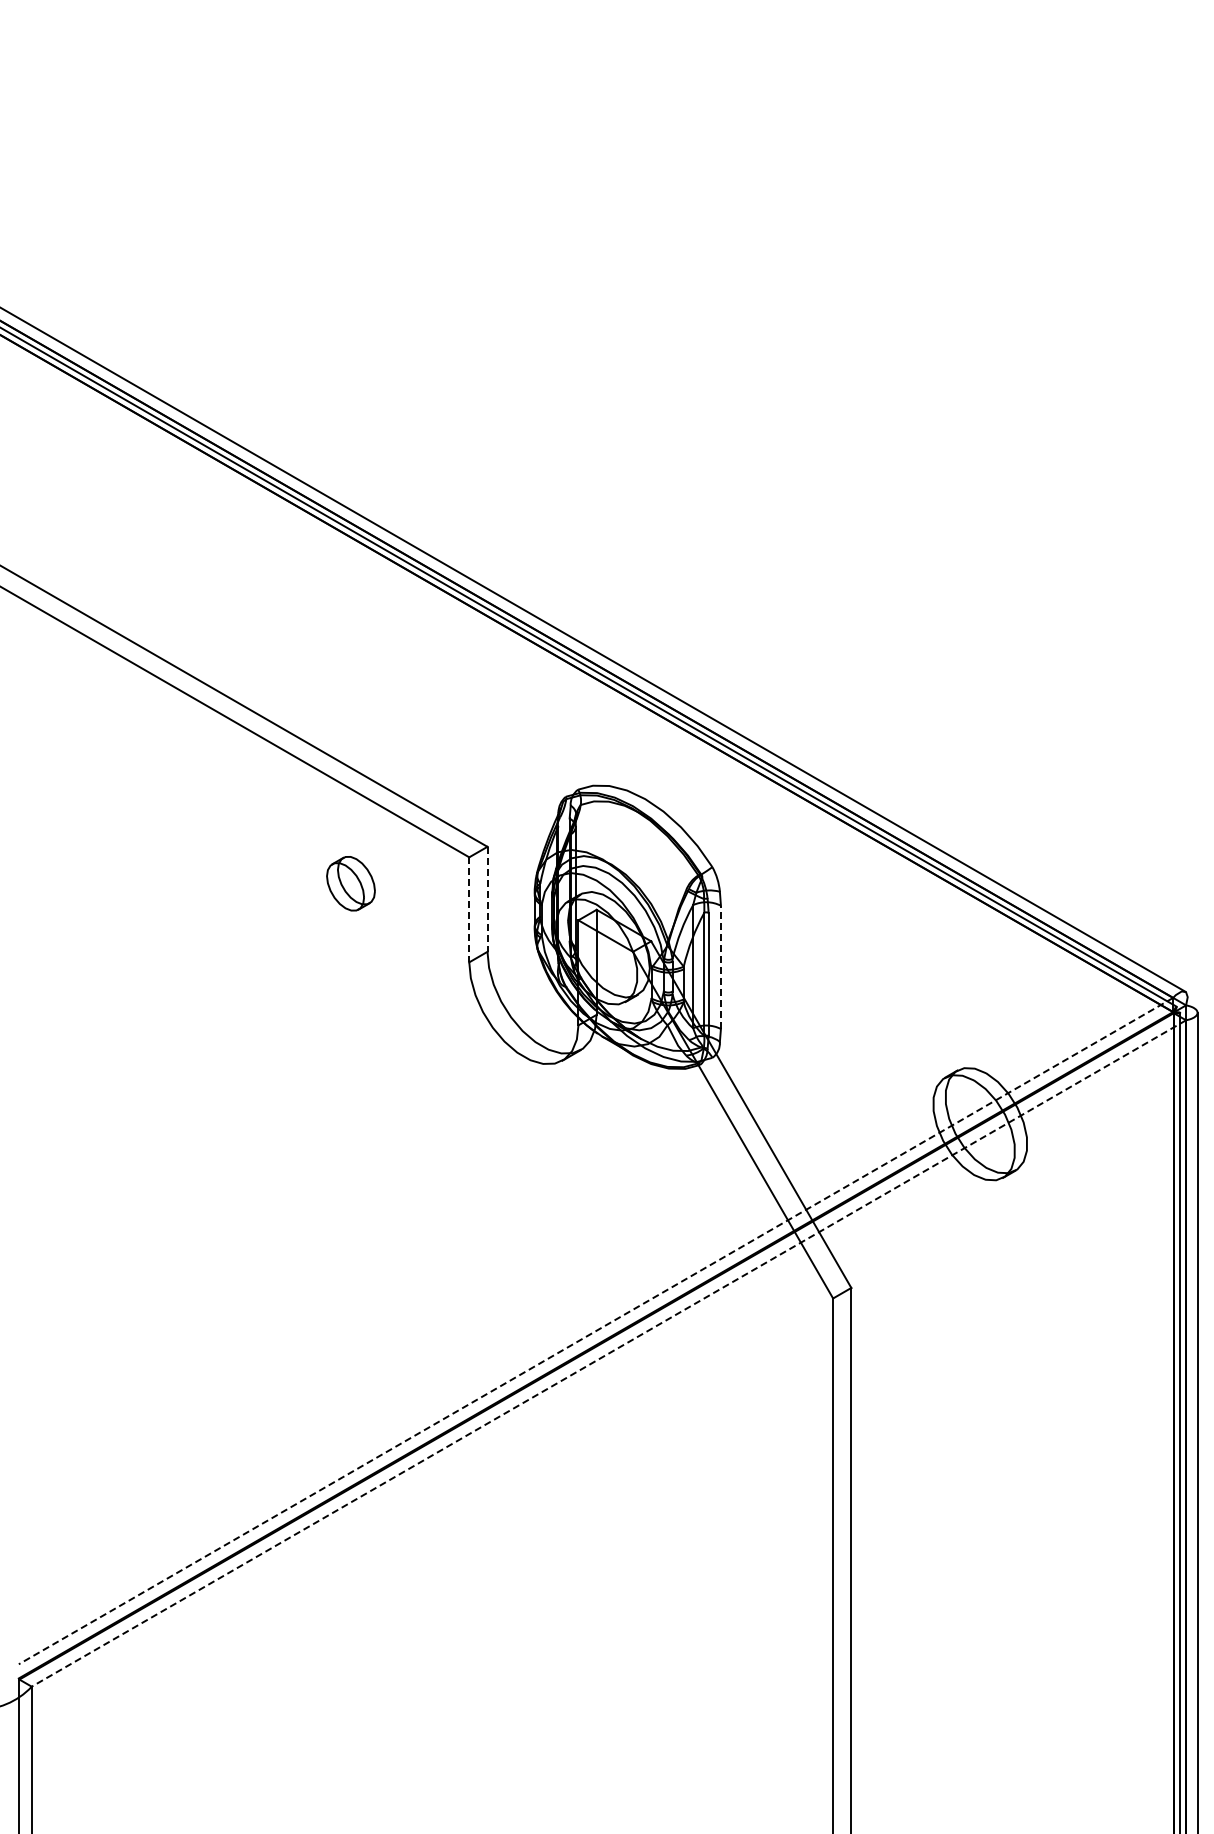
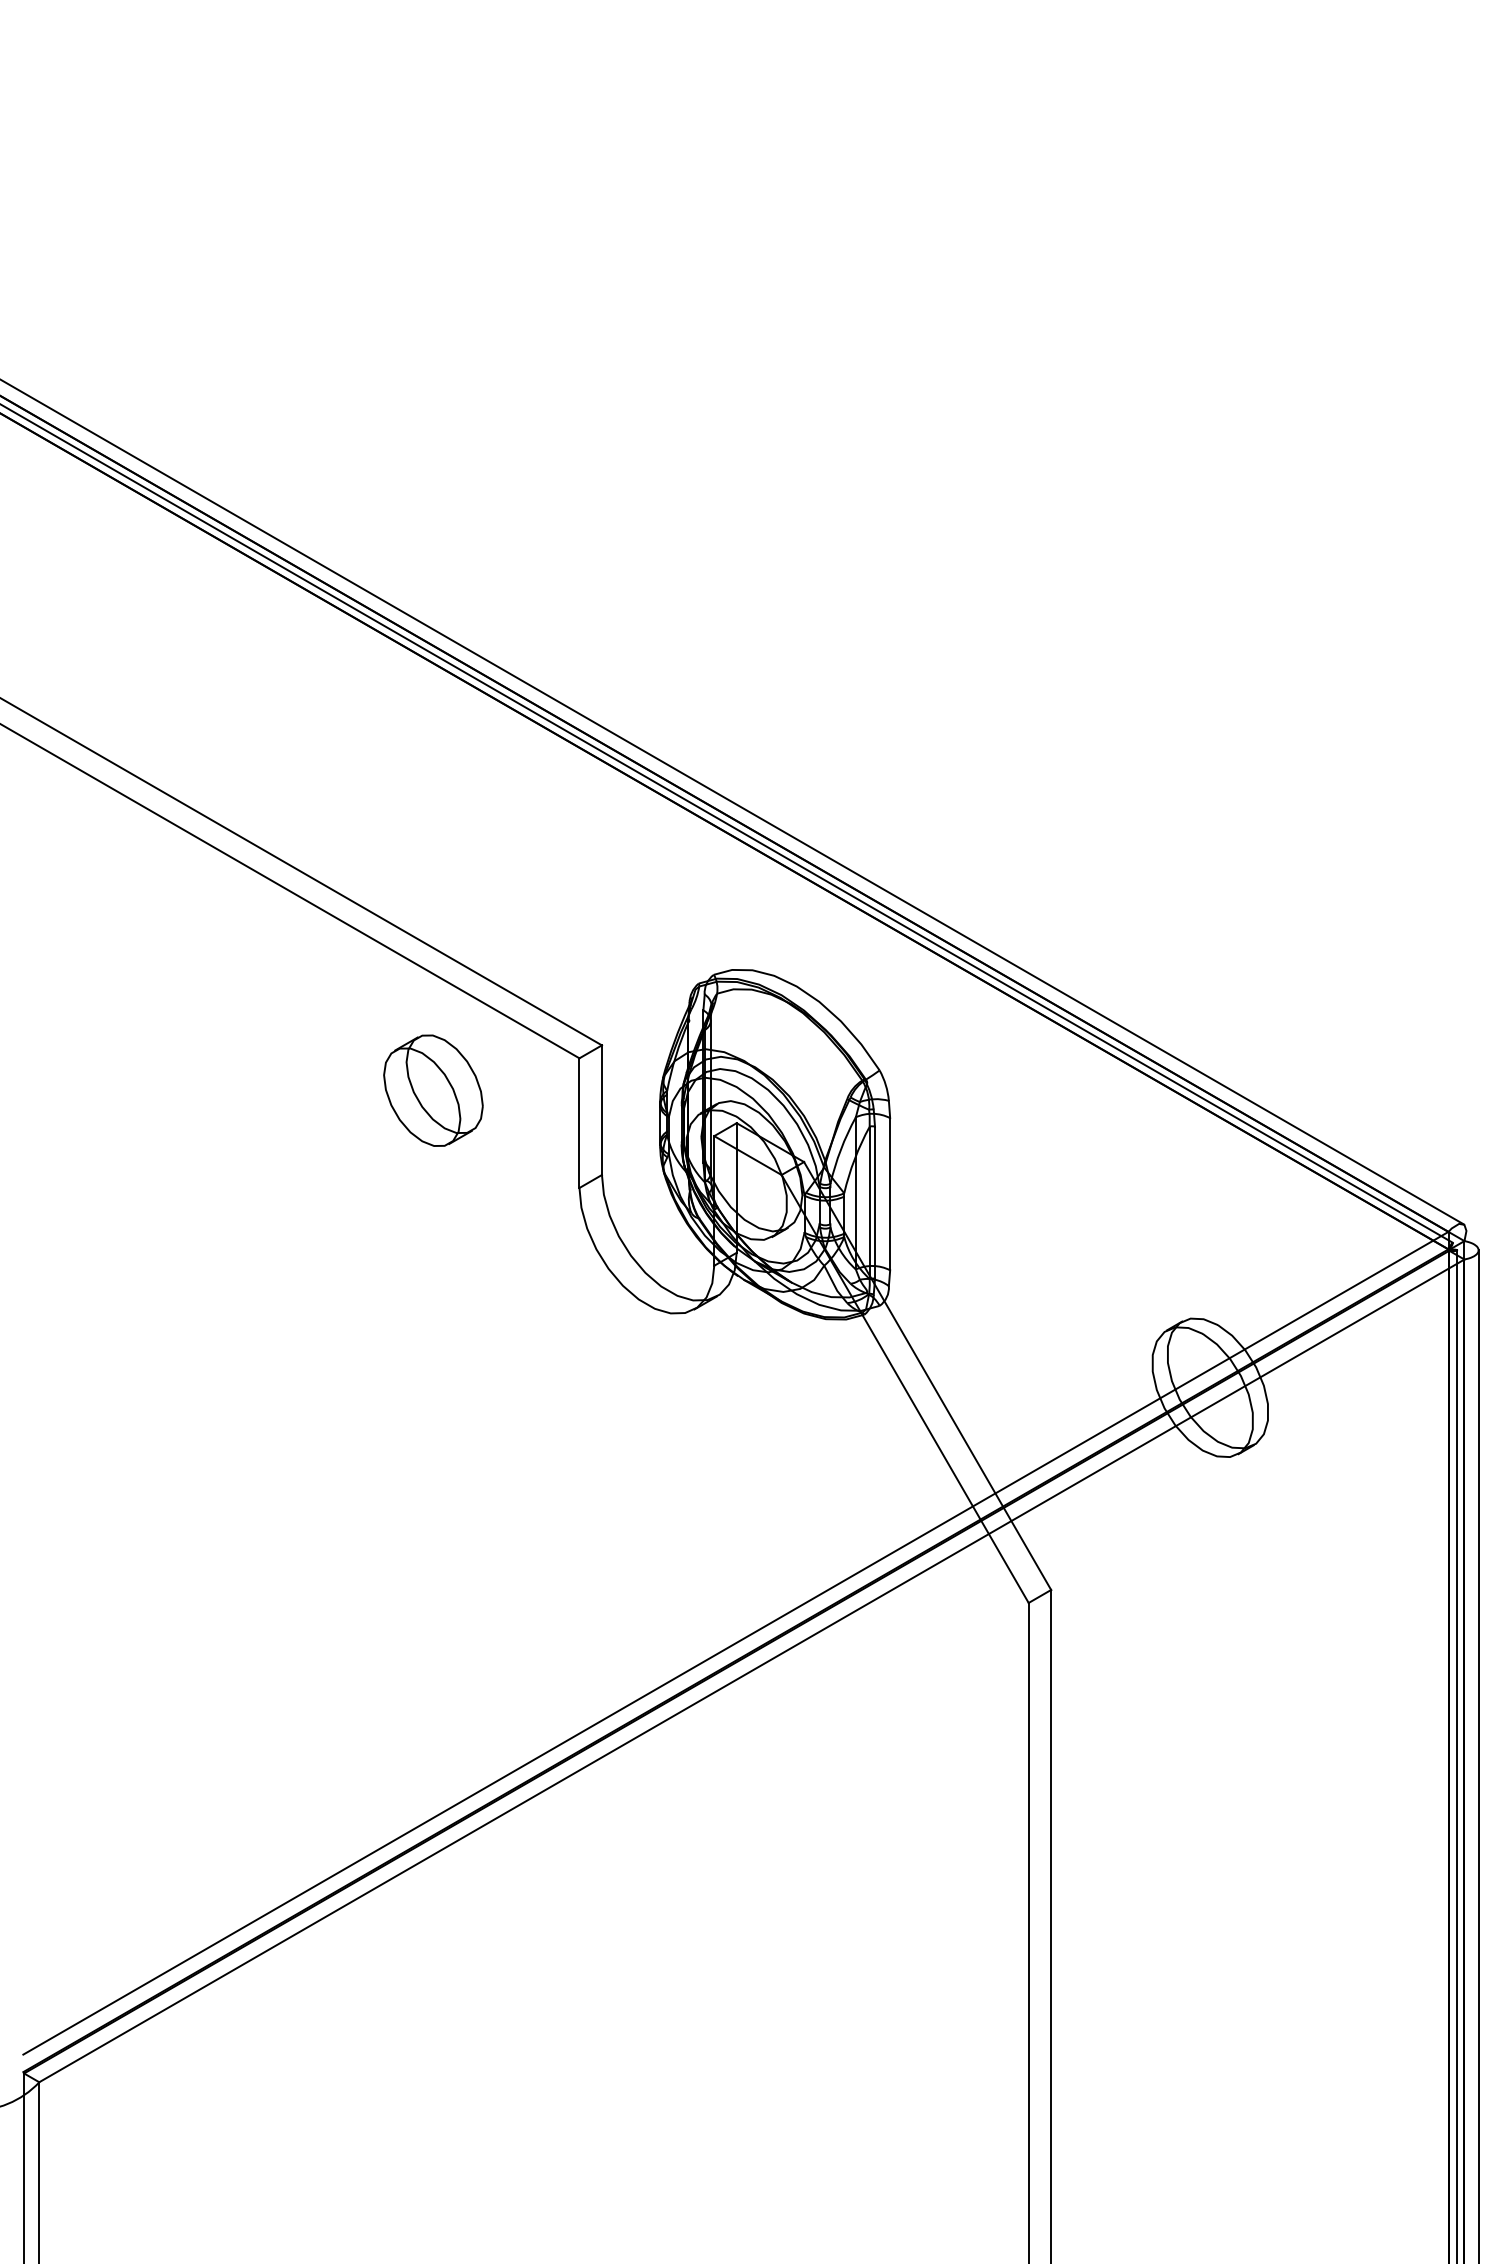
part: (350, 883) -> (432, 1090), size x1.67
line: (487, 899) -> (601, 1110), dashed -> solid
line: (469, 909) -> (579, 1122), dashed -> solid
line: (720, 967) -> (889, 1194), dashed -> solid
line: (595, 1331) -> (735, 1643), dashed -> solid
line: (608, 1353) -> (751, 1670), dashed -> solid

